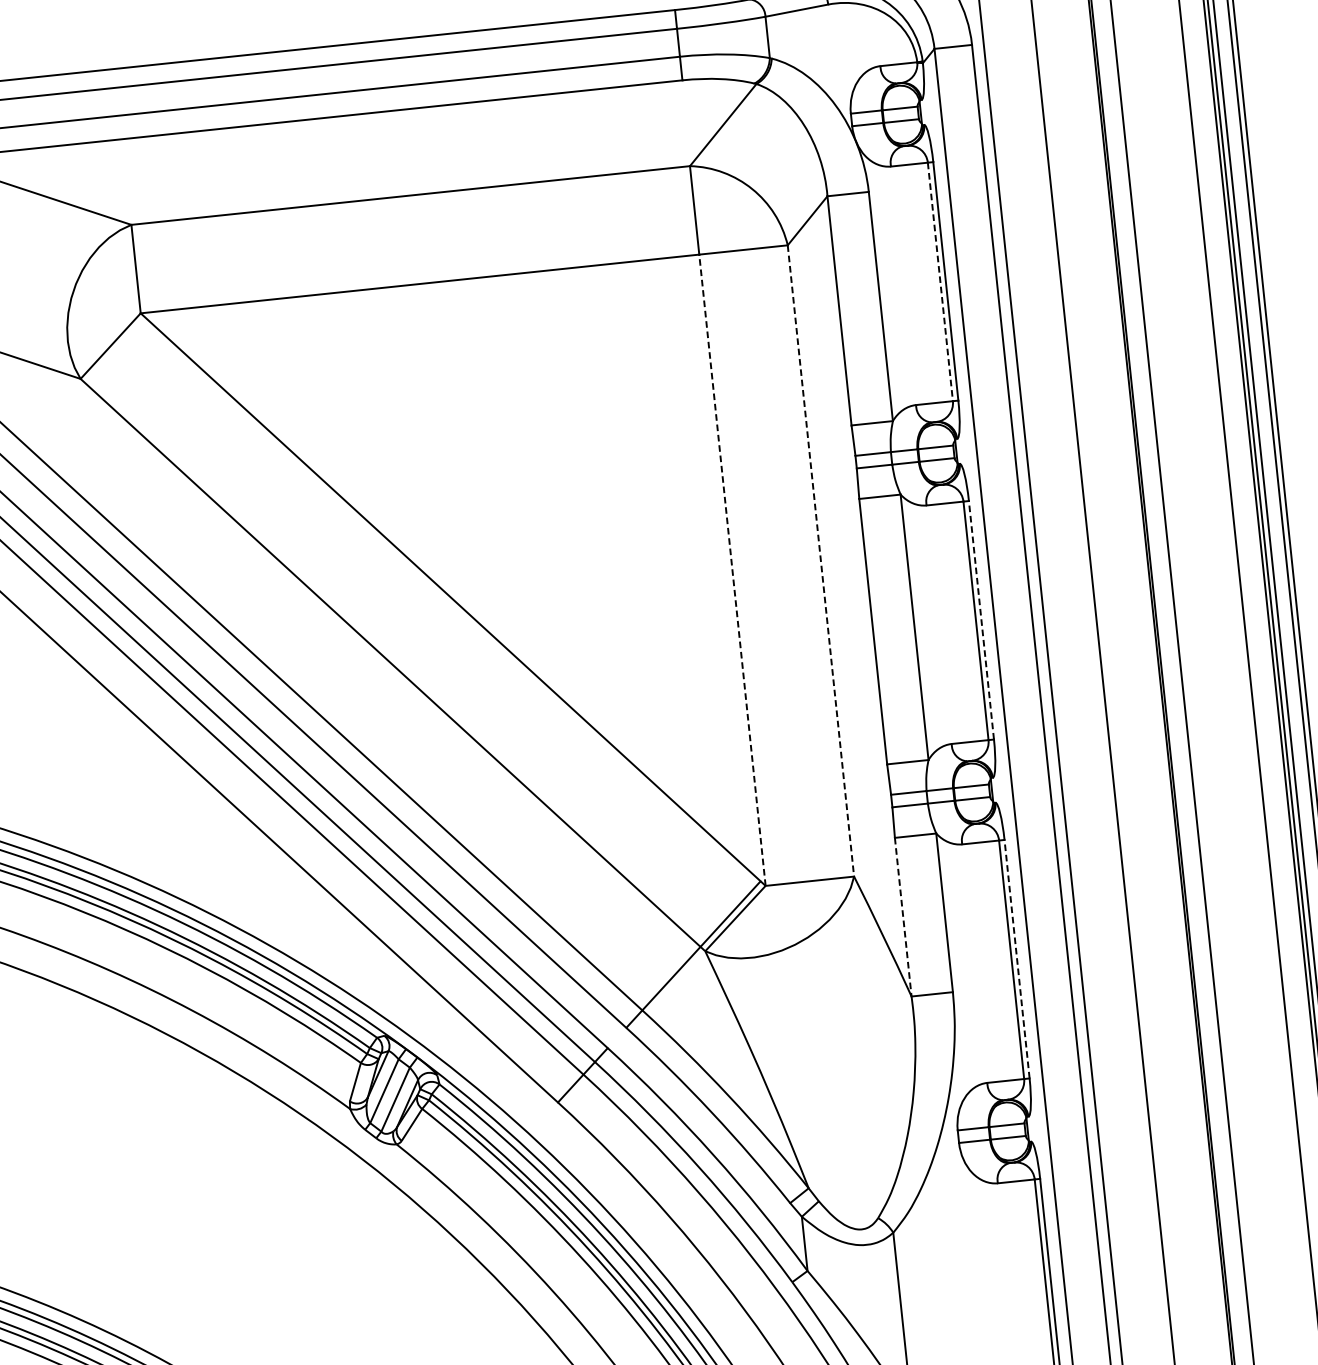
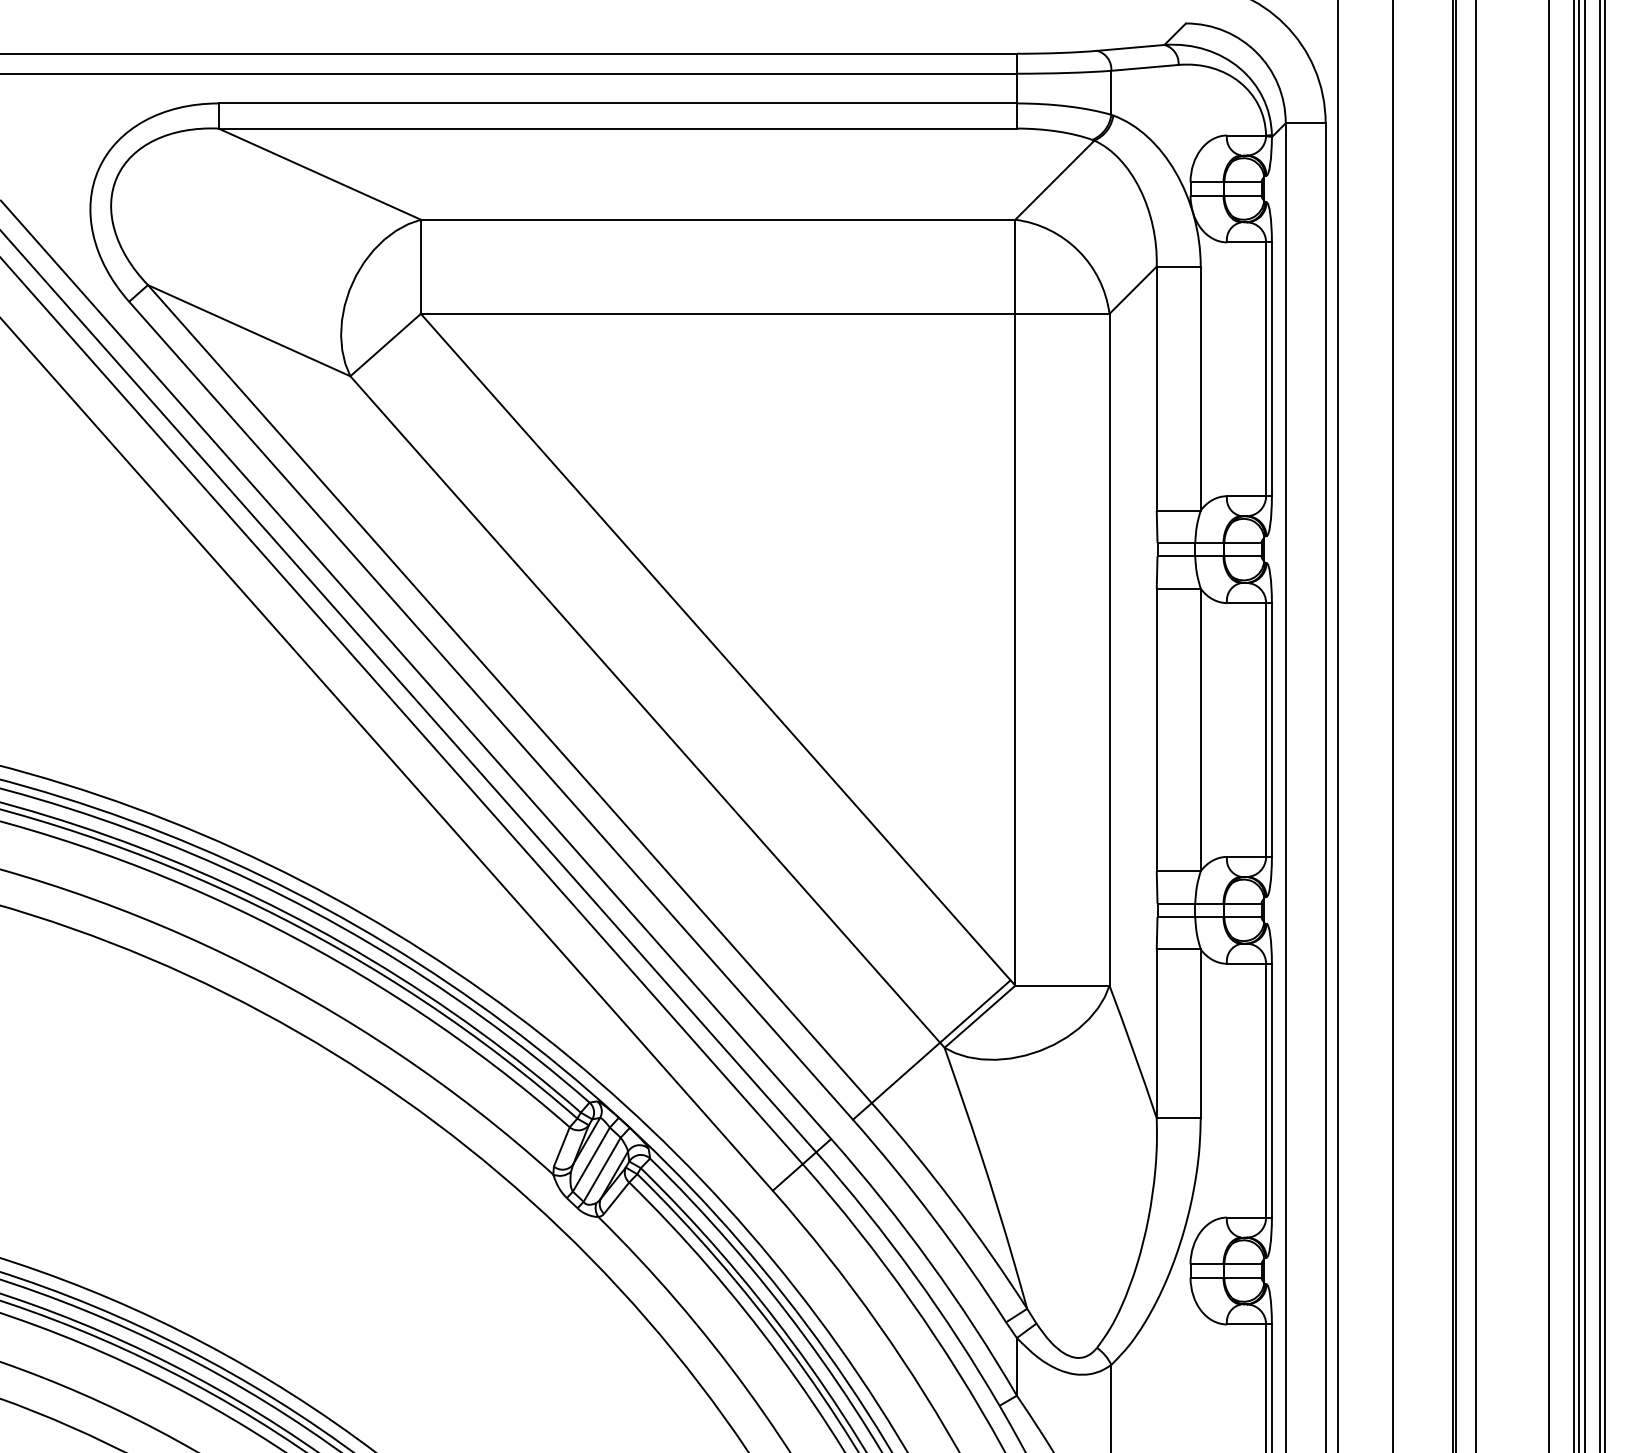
line: (940, 282) -> (1266, 369), dashed -> solid
line: (820, 560) -> (1109, 649), dashed -> solid
line: (732, 569) -> (1015, 649), dashed -> solid
line: (981, 620) -> (1271, 730), dashed -> solid
line: (903, 917) -> (1156, 1034), dashed -> solid
line: (1016, 959) -> (1271, 1090), dashed -> solid

